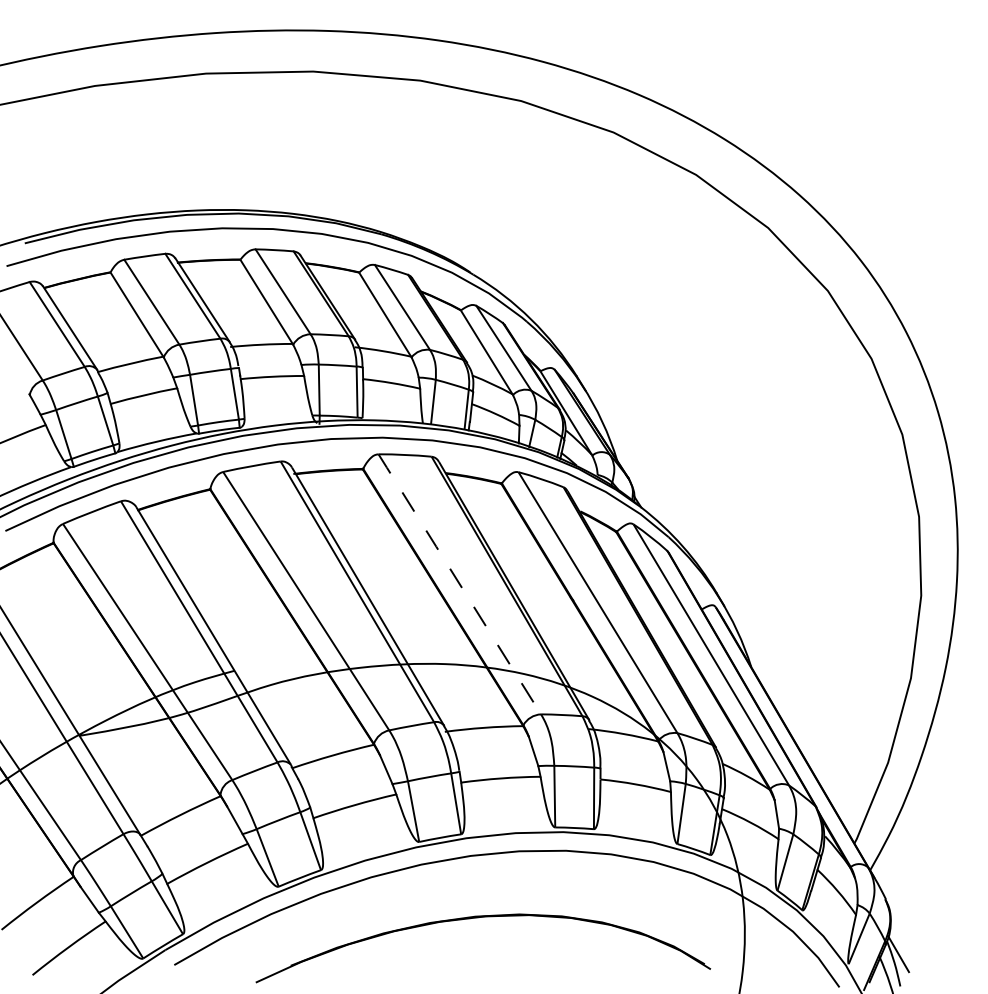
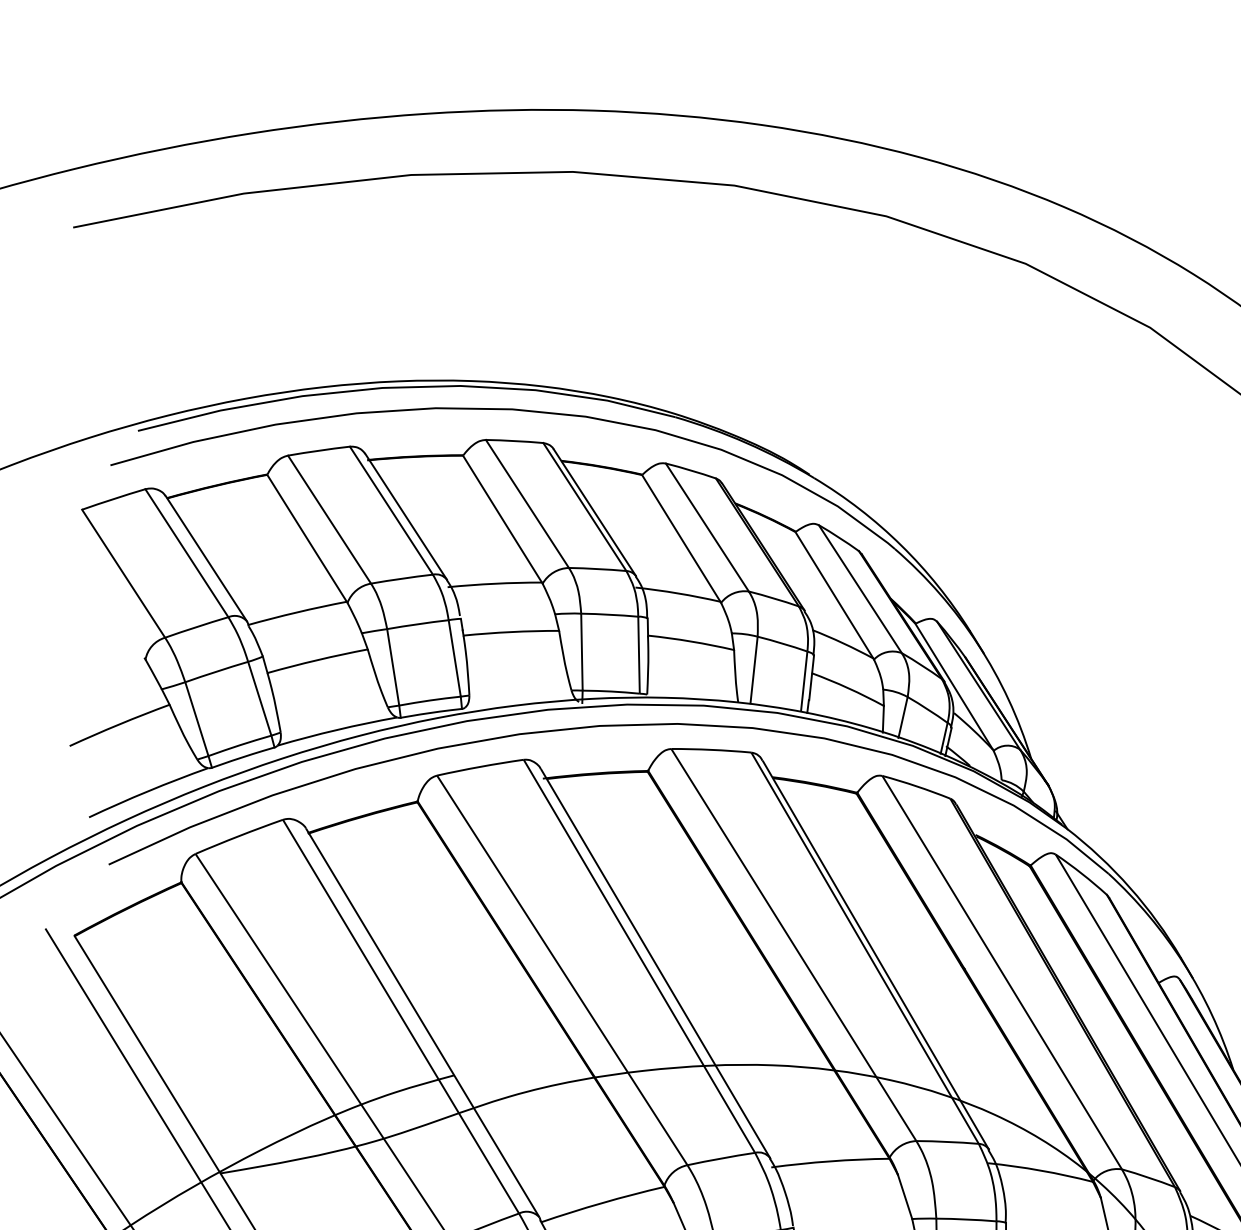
line: (459, 583) -> (793, 943), dashed -> solid

